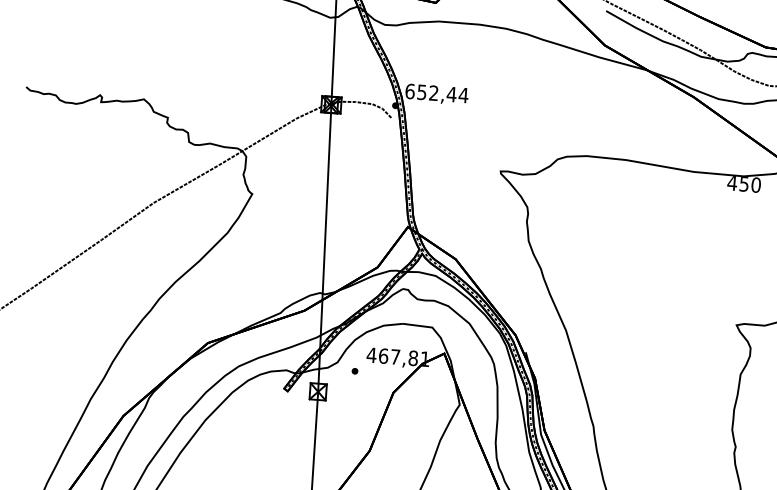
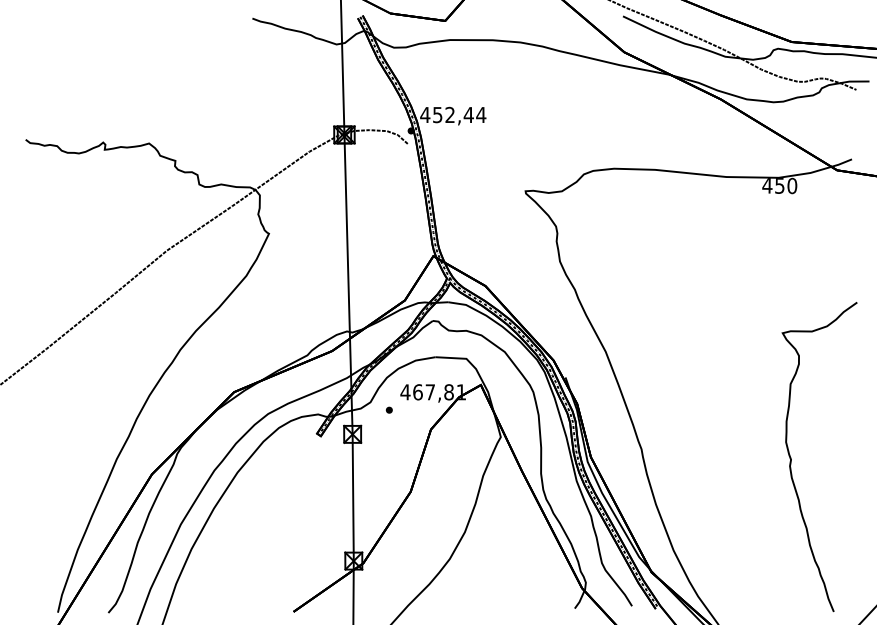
text: (410, 90) -> (425, 114), 652,44 -> 452,44

